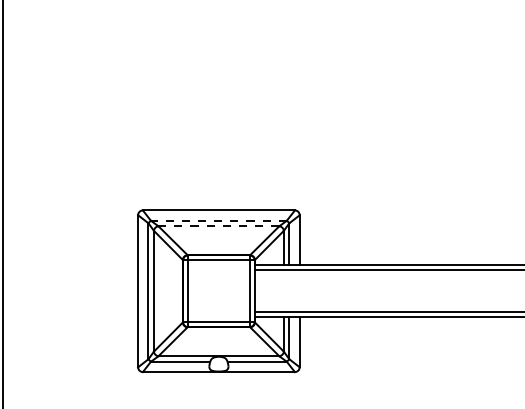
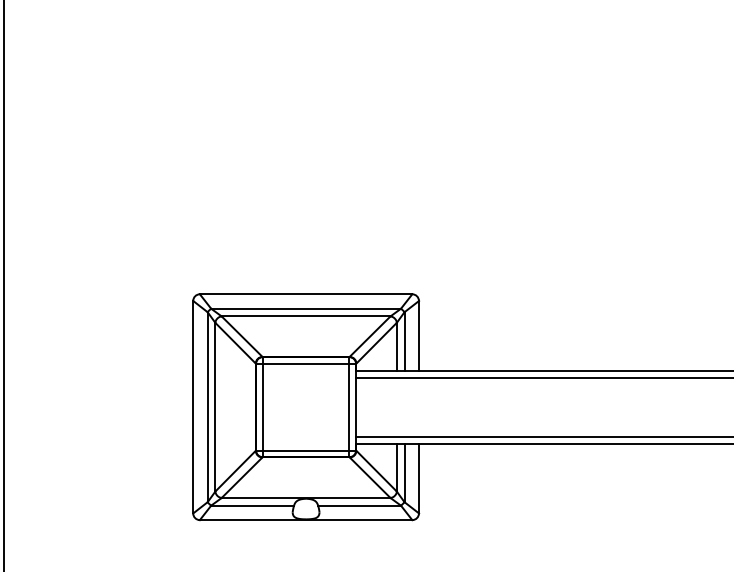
line: (219, 220) -> (306, 308), dashed -> solid
line: (218, 226) -> (305, 316), dashed -> solid

